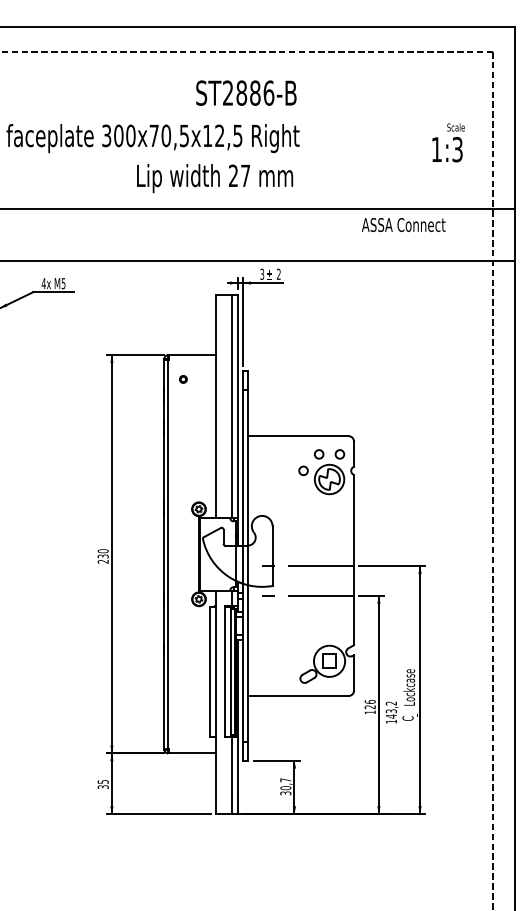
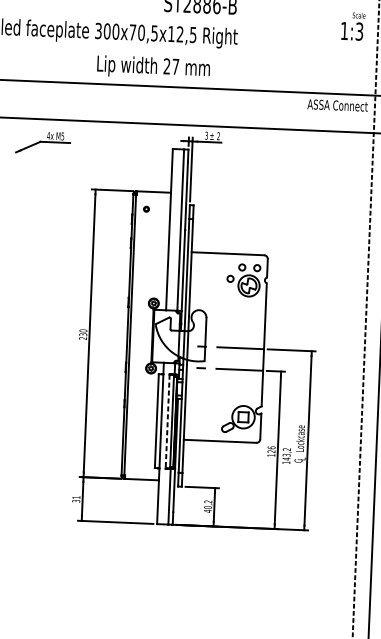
text: (448, 142) -> (353, 26), moved
text: (215, 178) -> (153, 67), moved
text: (403, 225) -> (337, 105), moved
line: (224, 671) -> (167, 421), solid -> dashed
text: (102, 781) -> (75, 497), 35 -> 31
text: (285, 786) -> (207, 506), 30,7 -> 40,2

